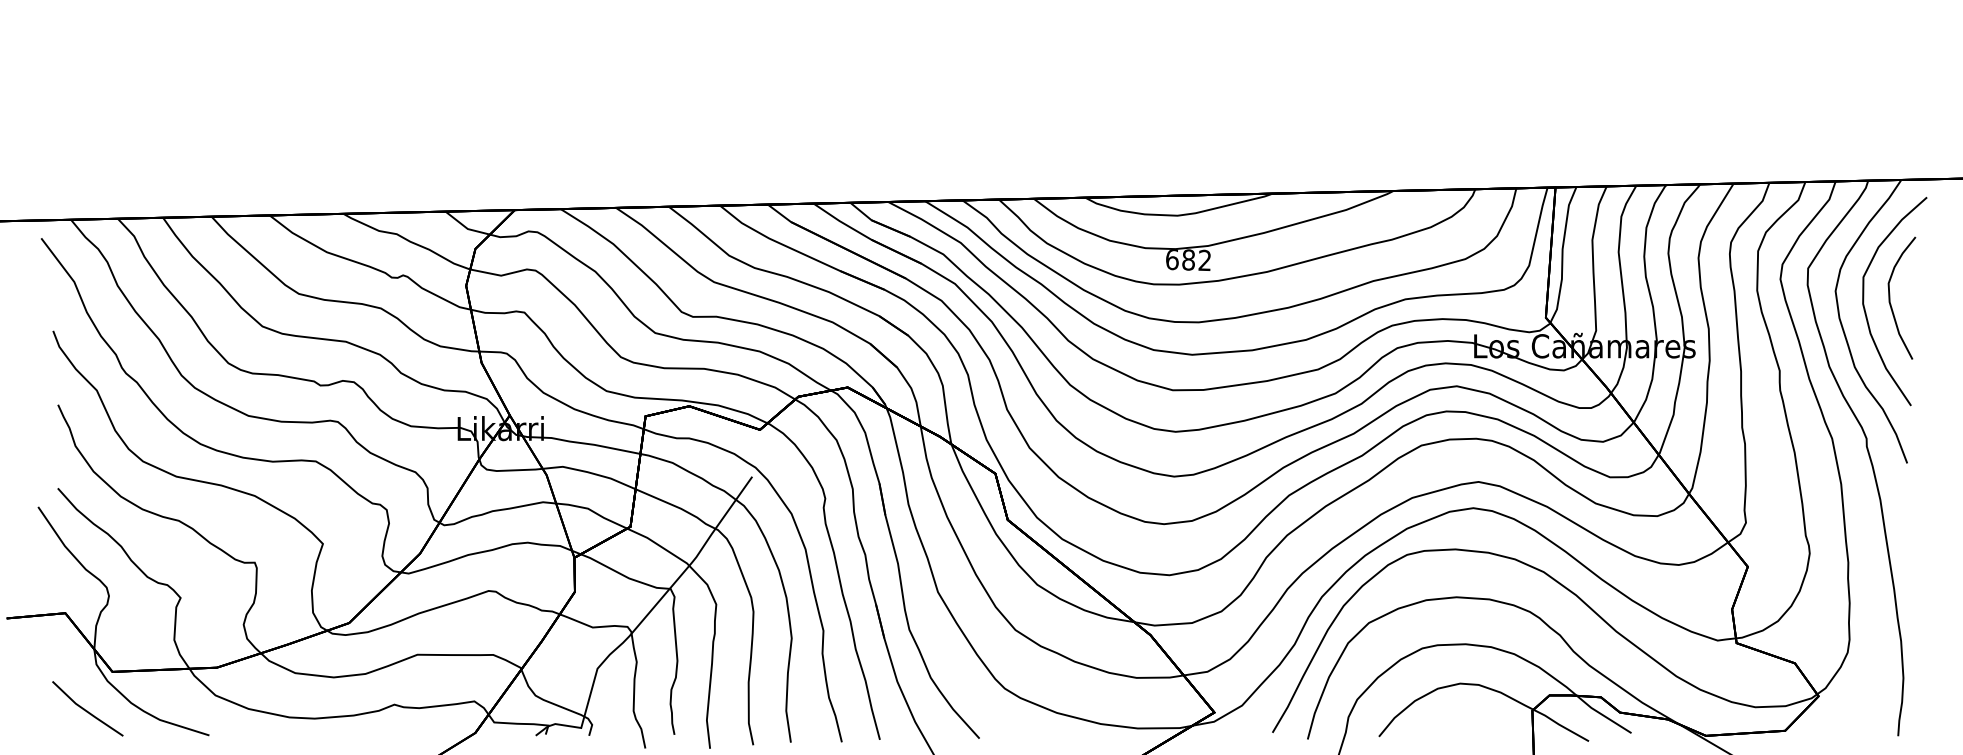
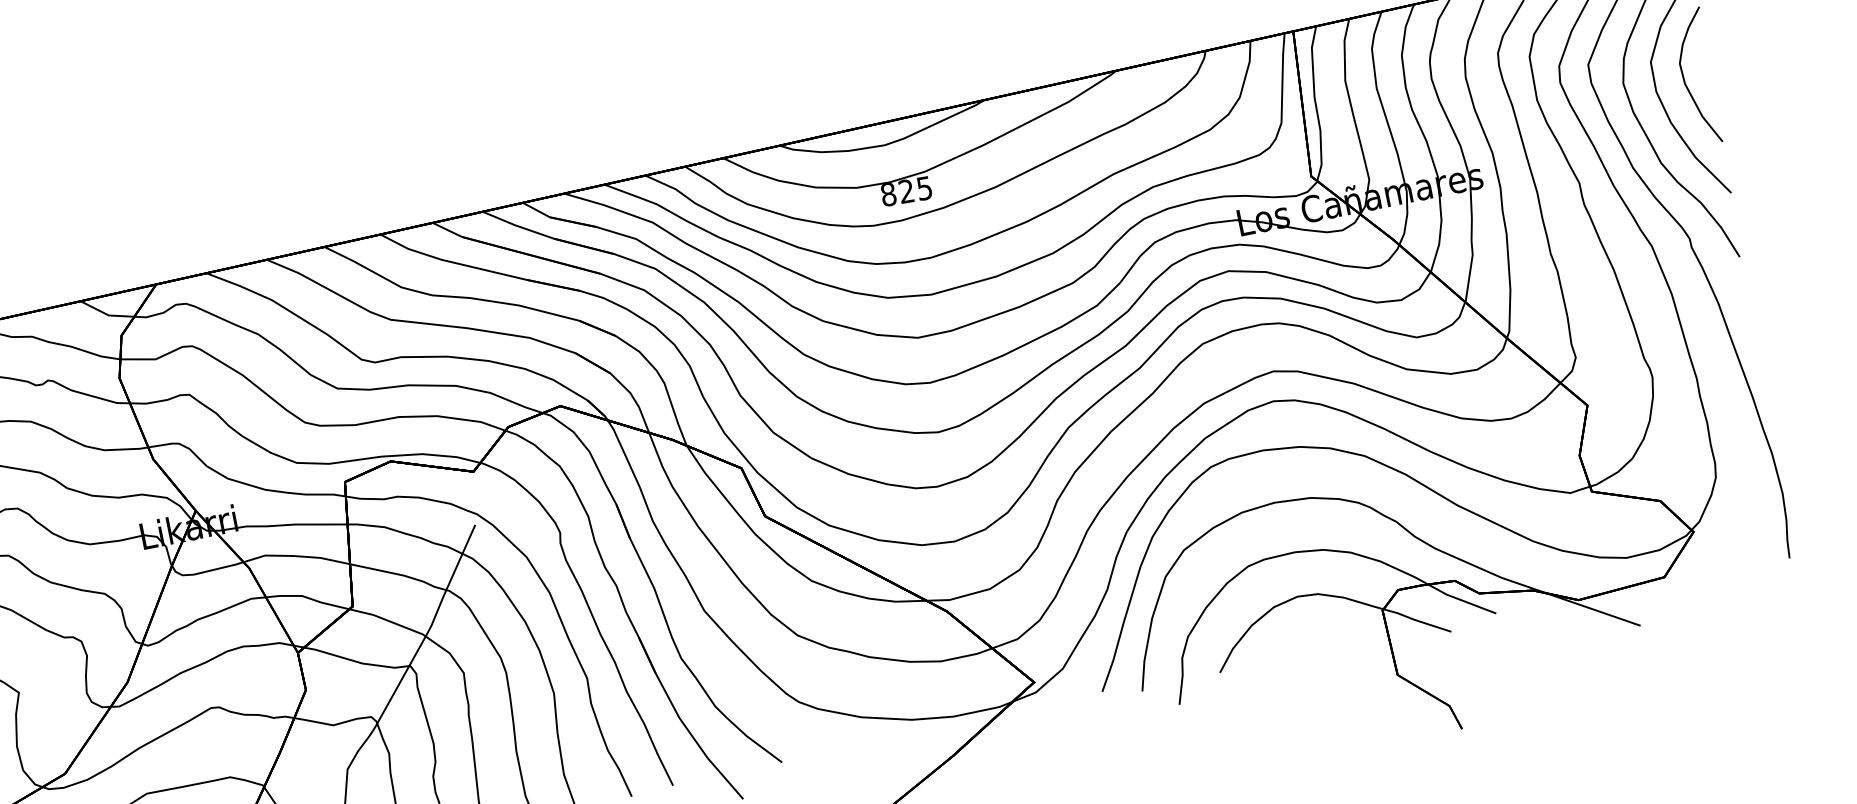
text: (1188, 260) -> (906, 191), 682 -> 825

